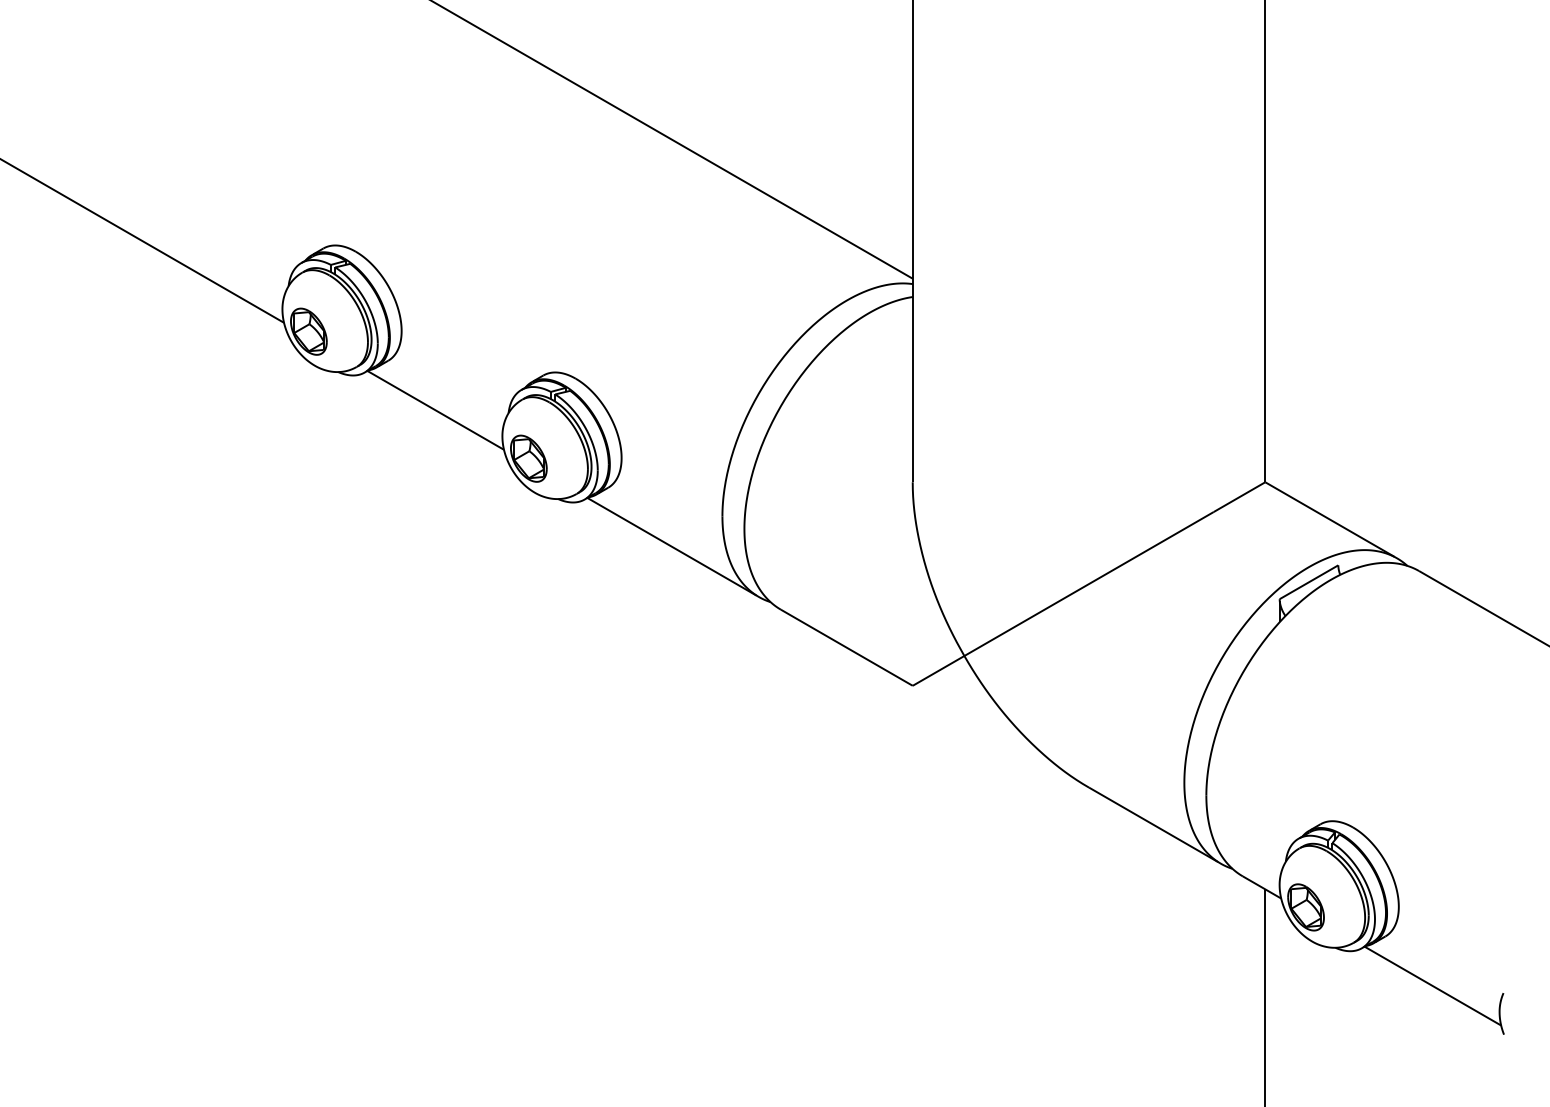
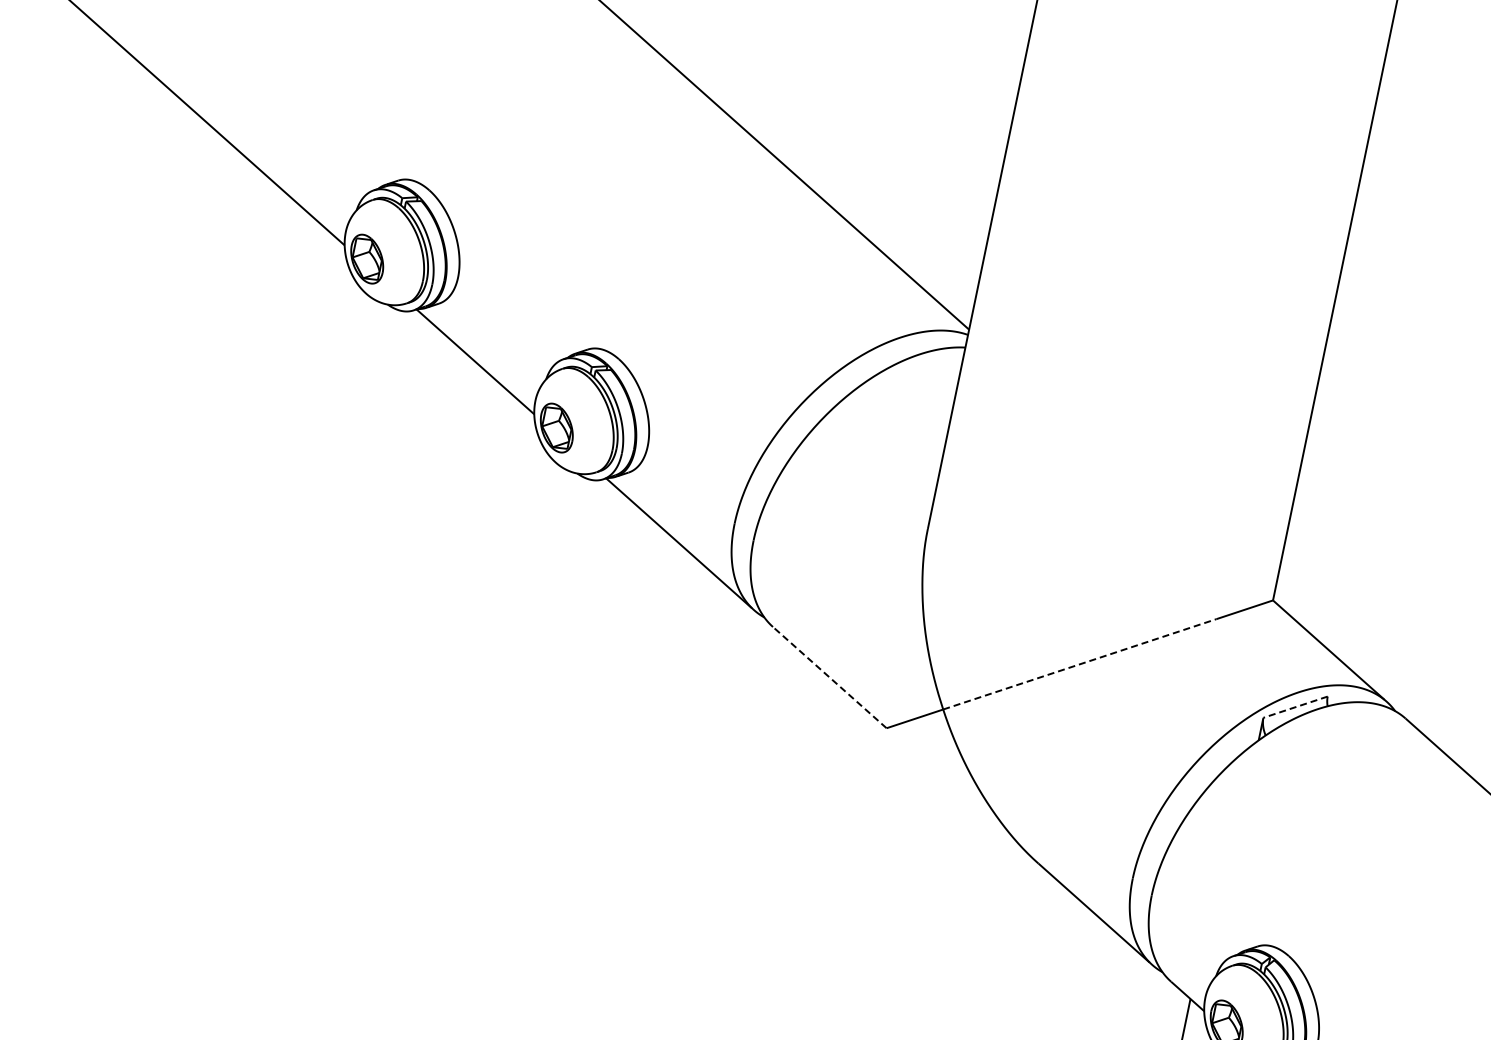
line: (1309, 582) -> (1295, 707), solid -> dashed
line: (1089, 584) -> (1080, 664), solid -> dashed
line: (846, 647) -> (829, 677), solid -> dashed

